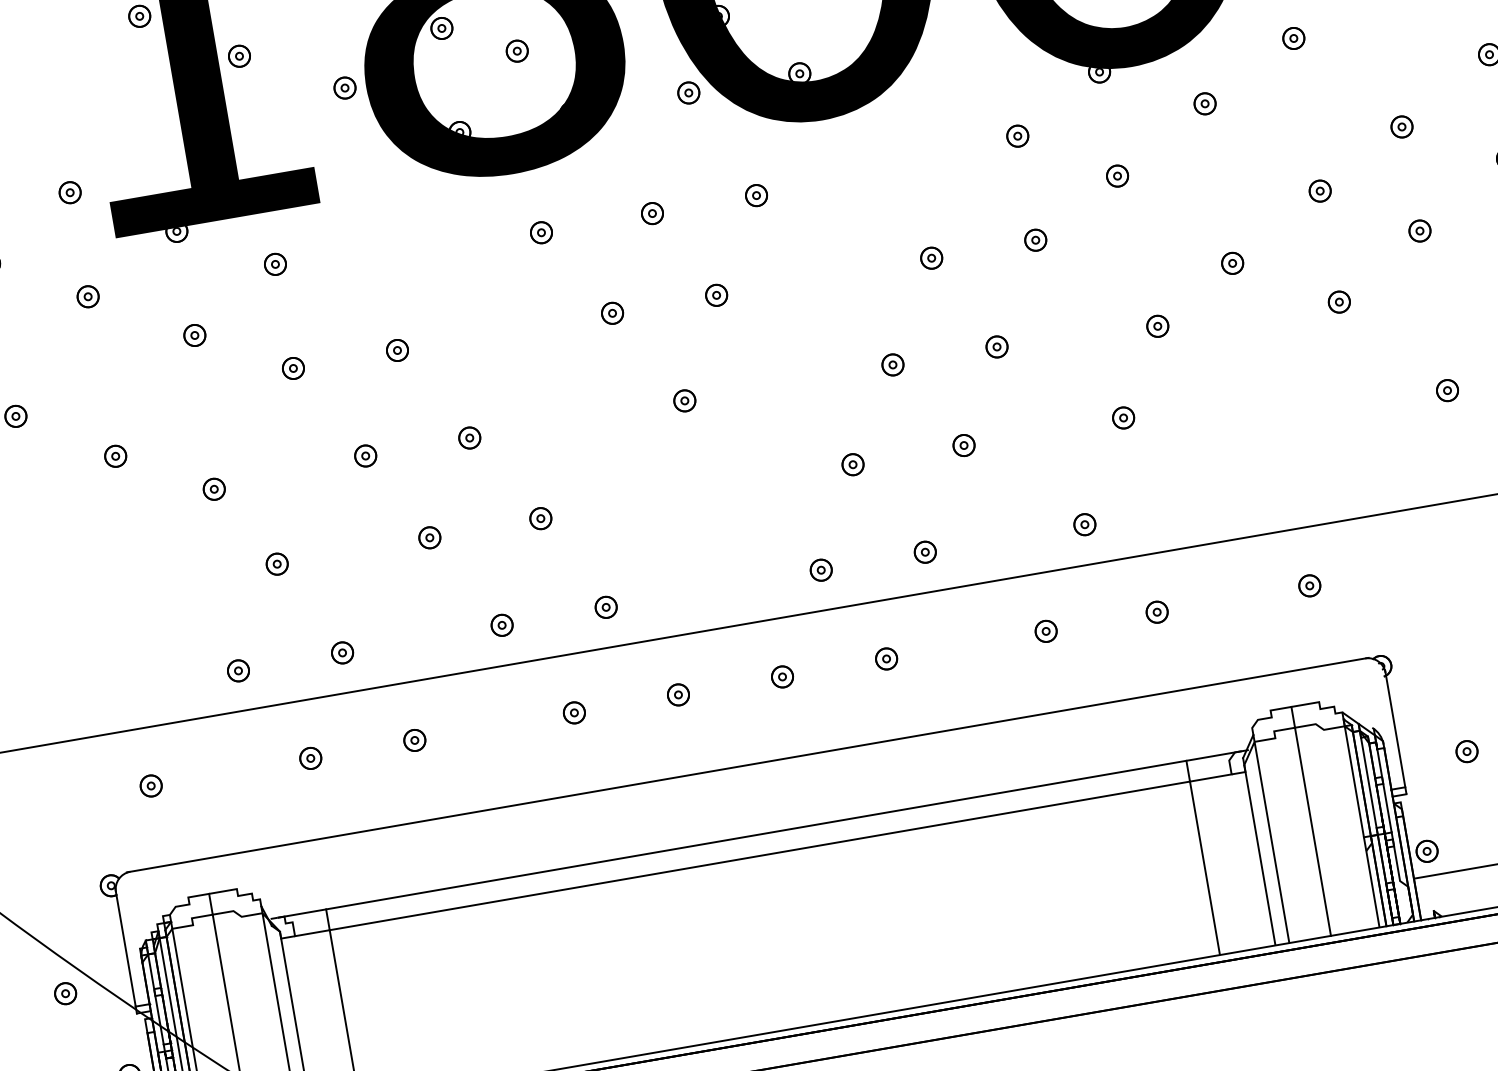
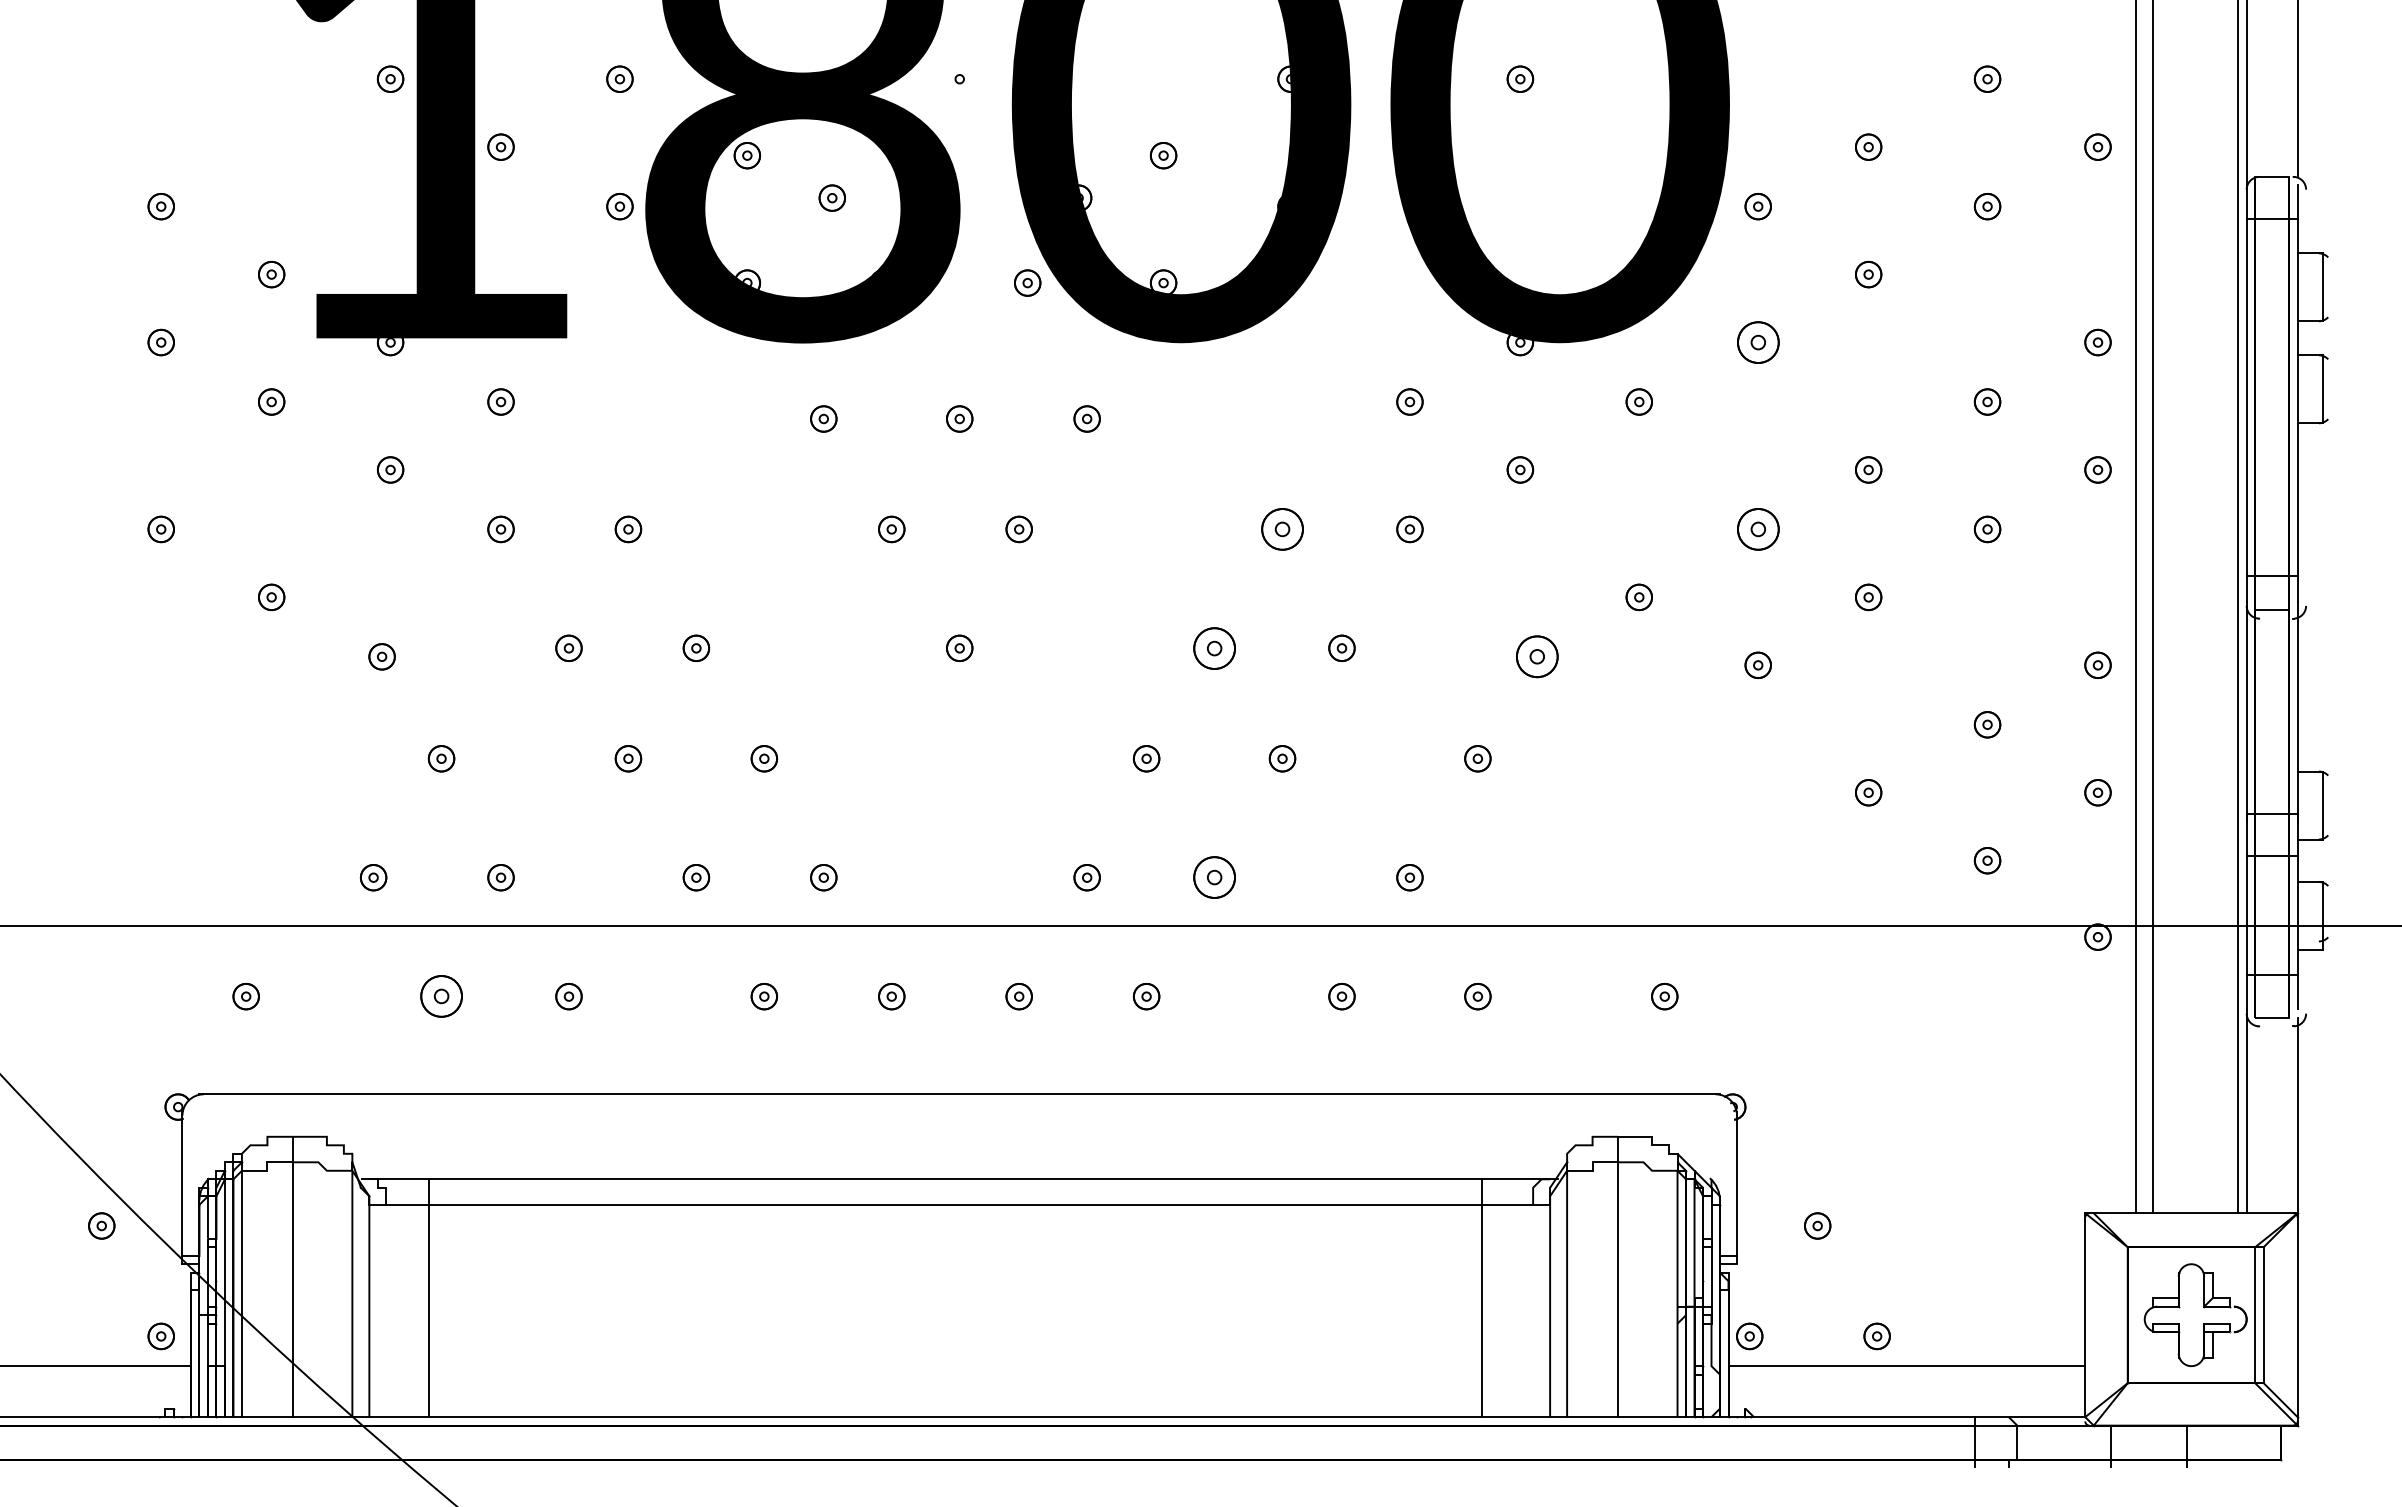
part: (1293, 38) -> (1757, 342), size x1.6
part: (1319, 191) -> (1757, 529), size x1.6
part: (931, 258) -> (1282, 529), size x1.6
part: (1157, 326) -> (1537, 656), size x1.6
part: (892, 364) -> (1214, 647), size x1.6
part: (925, 552) -> (1214, 877), size x1.6
part: (310, 758) -> (441, 996), size x1.6

